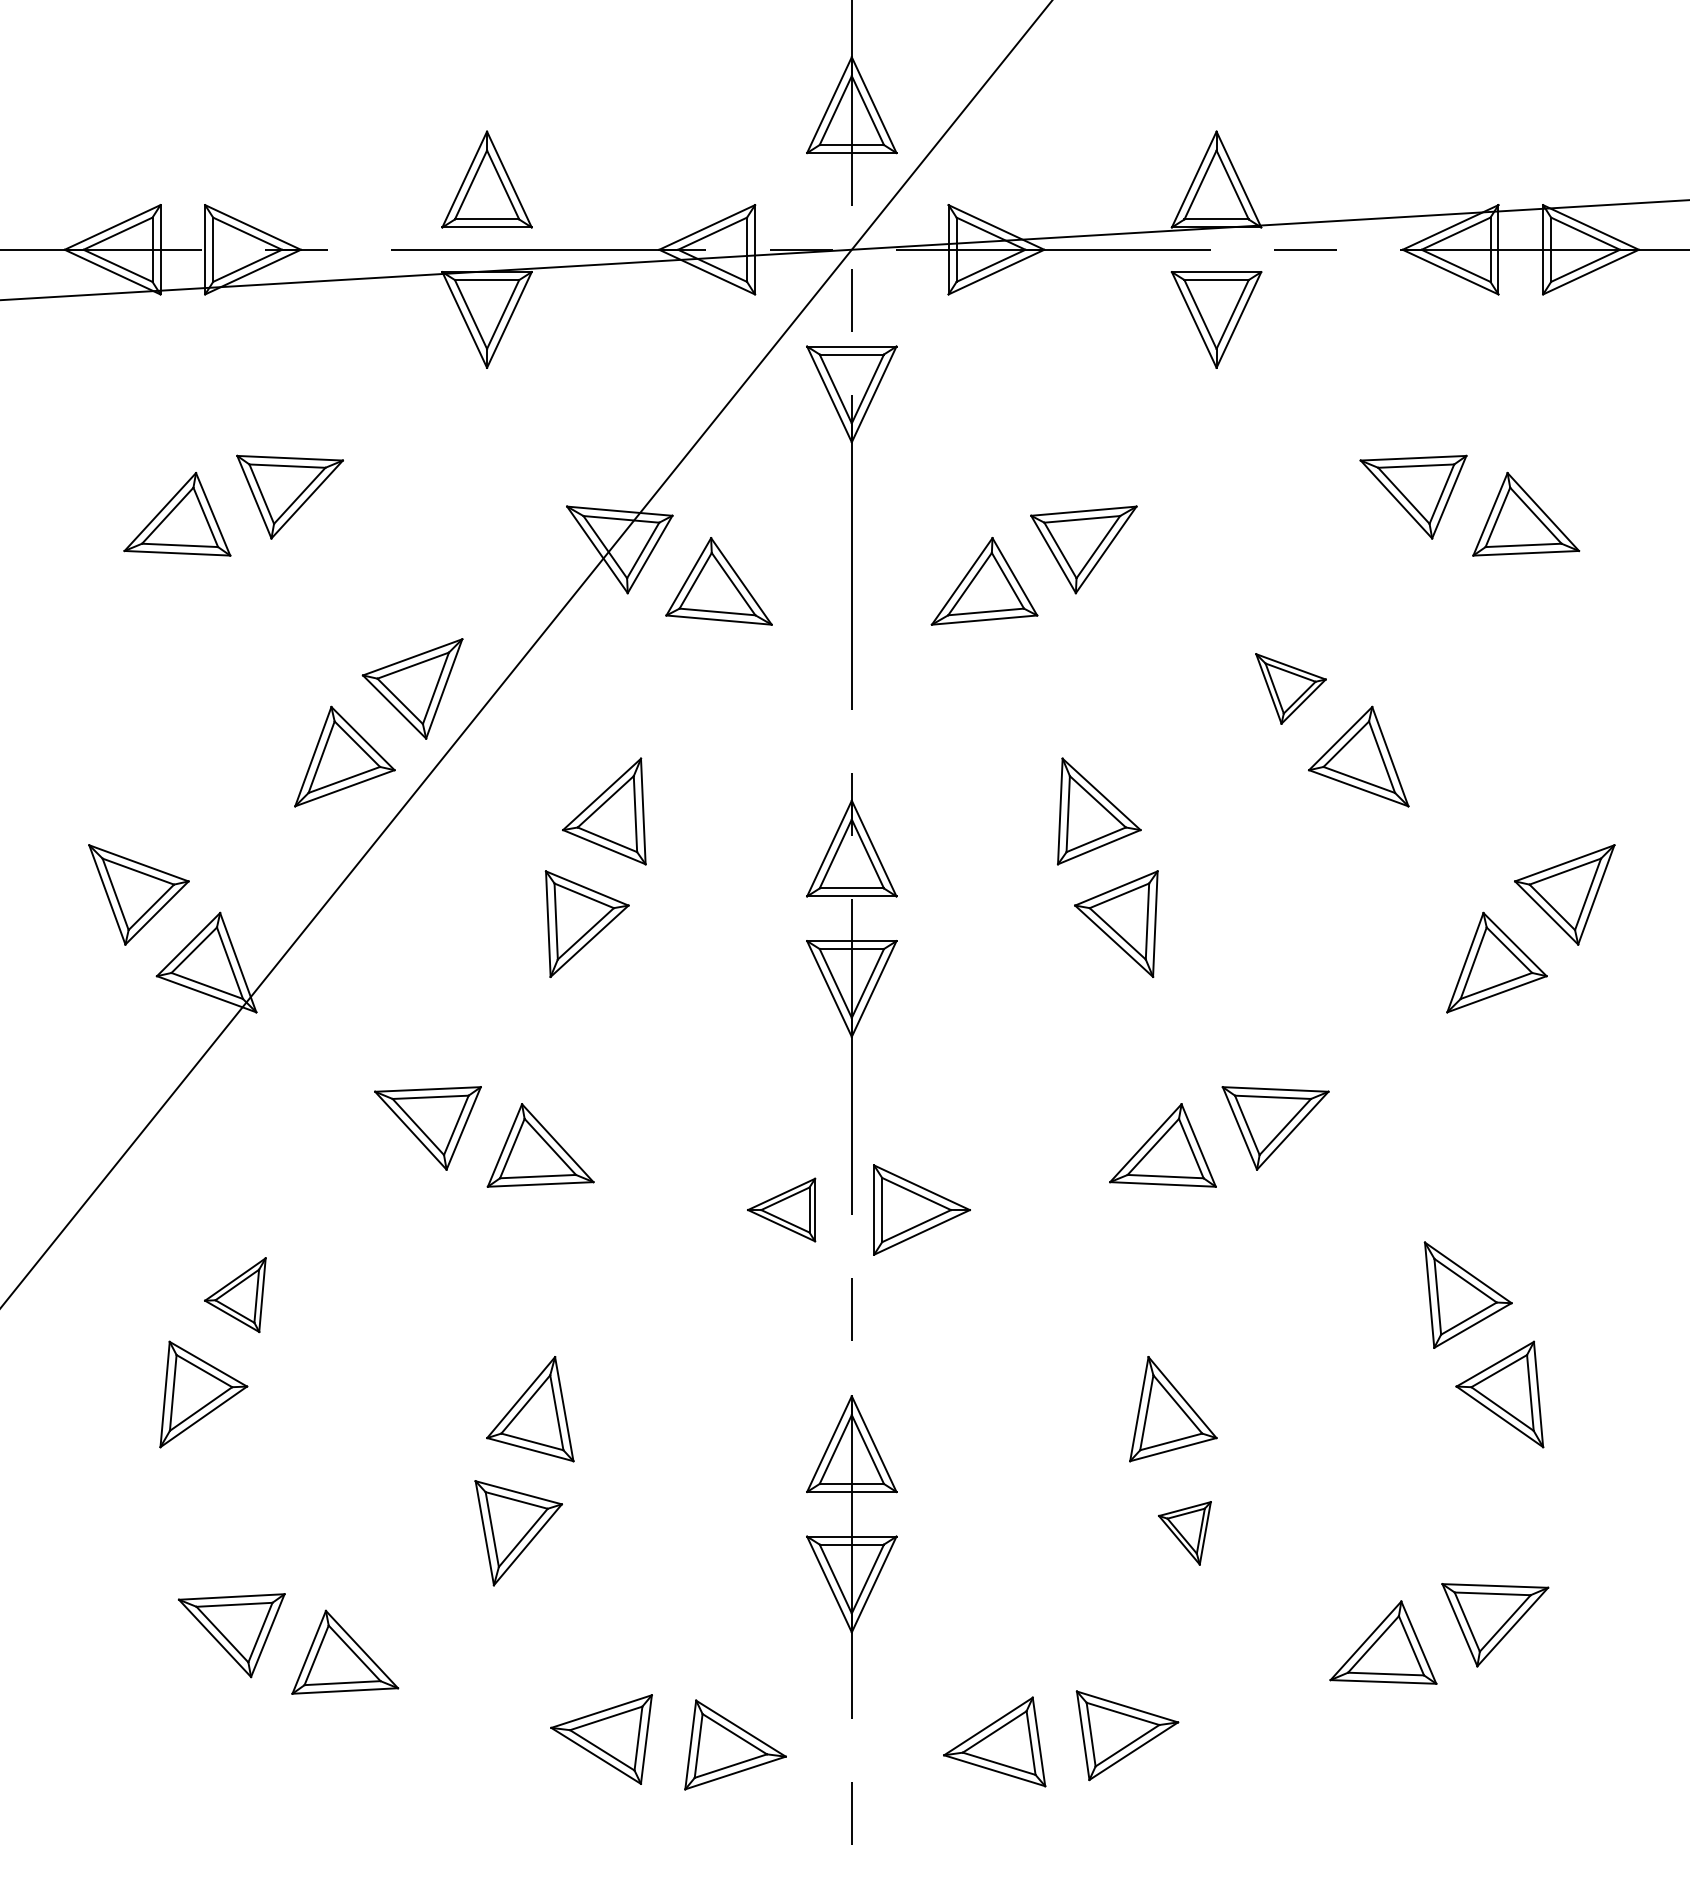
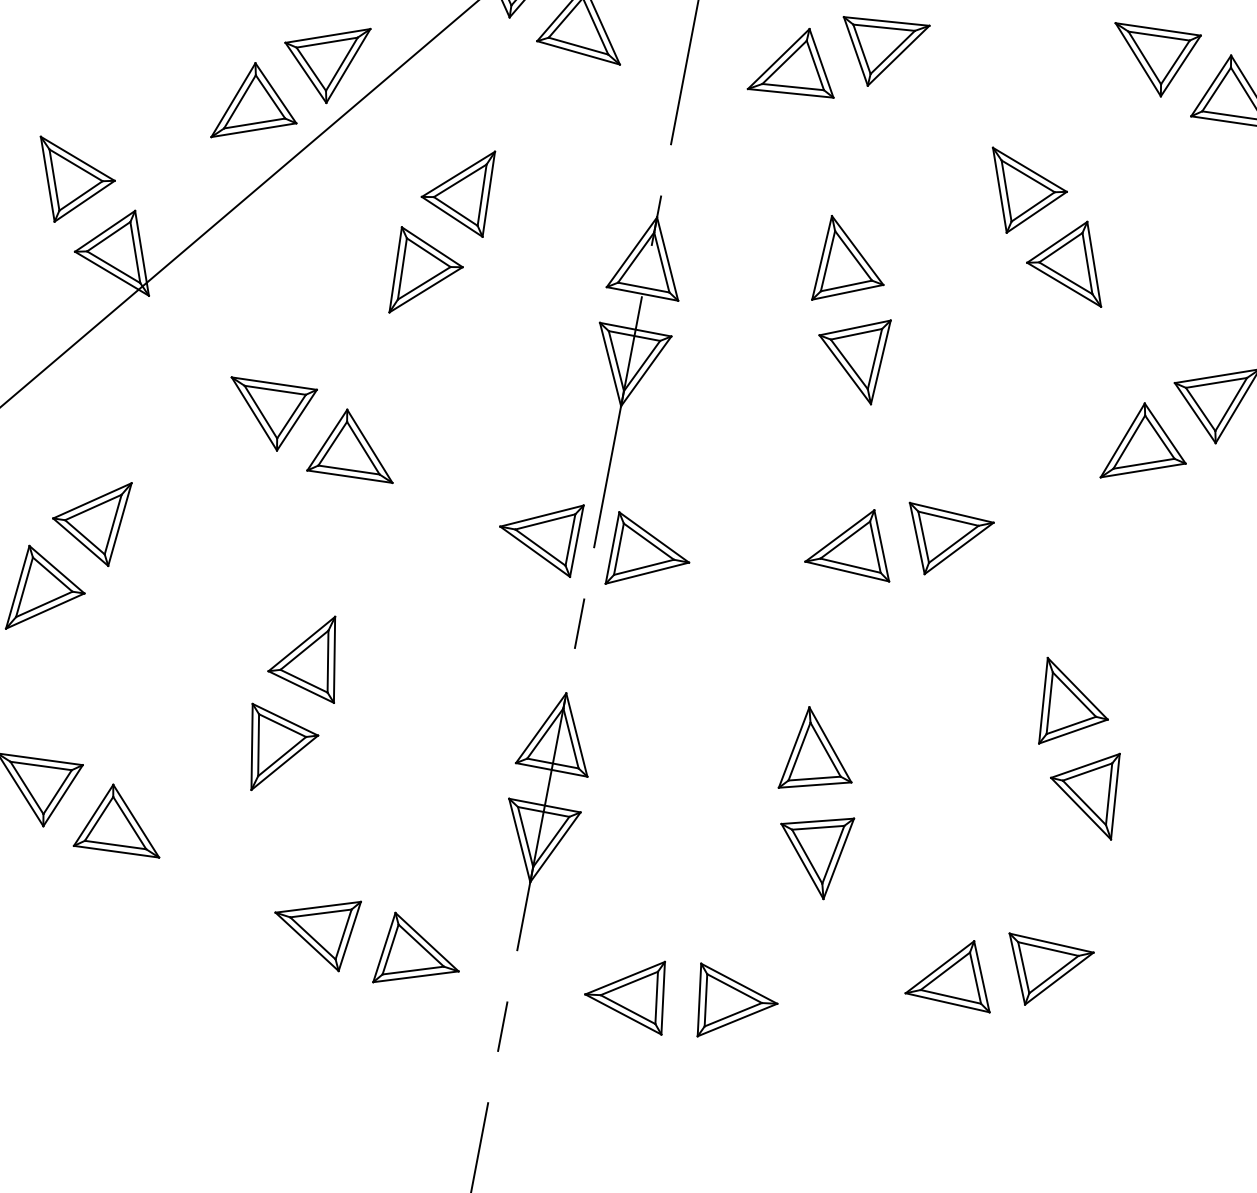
part: (1290, 688) -> (1024, 194), size x1.43
part: (781, 1209) -> (538, 533), size x1.43
part: (235, 1294) -> (89, 518), size x1.43
part: (1184, 1533) -> (811, 853), size x1.67

